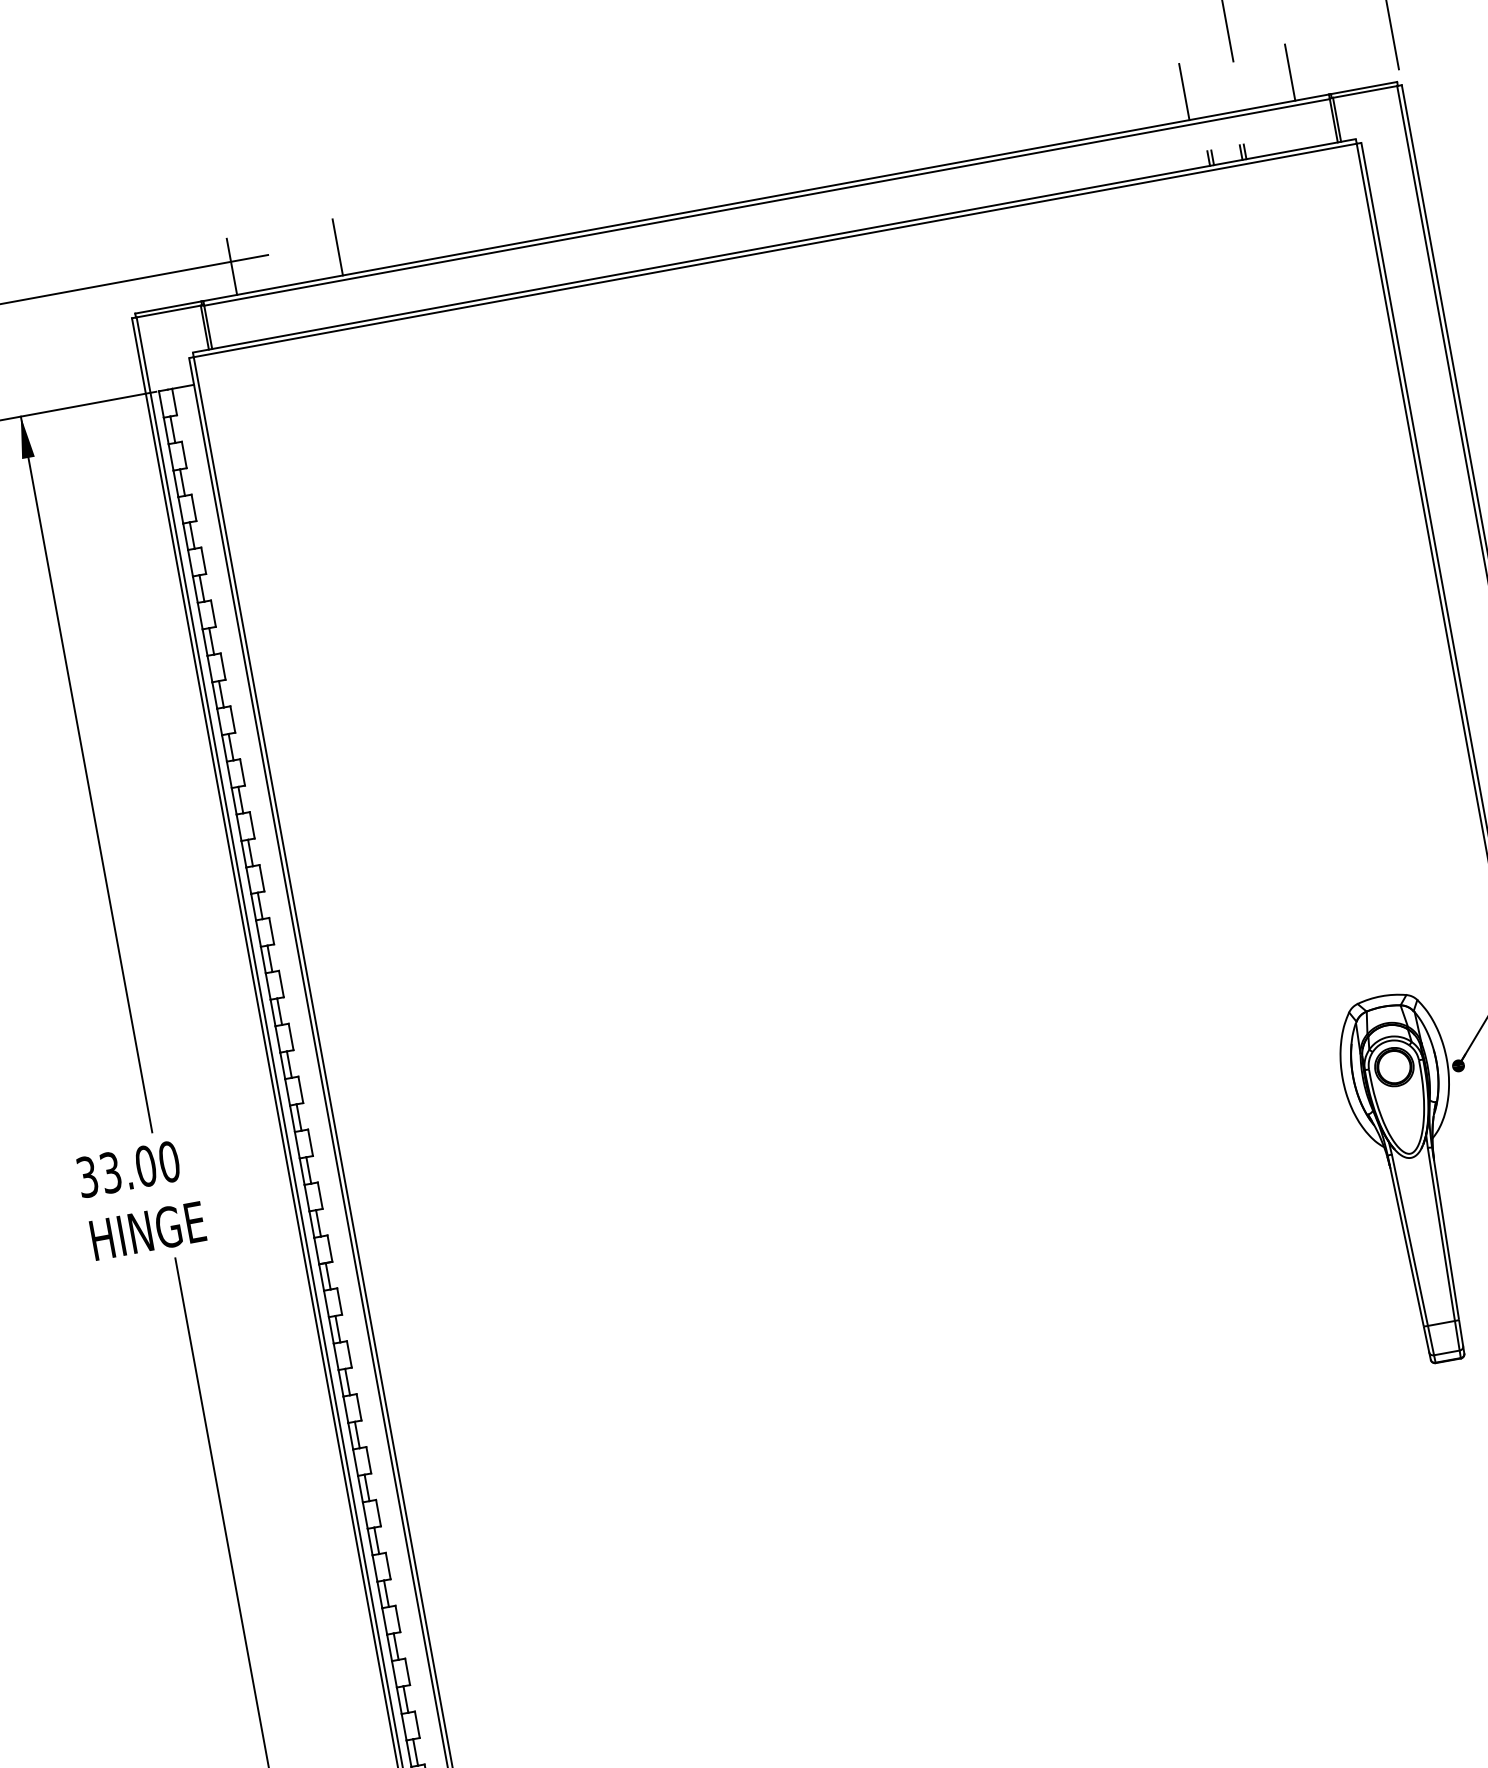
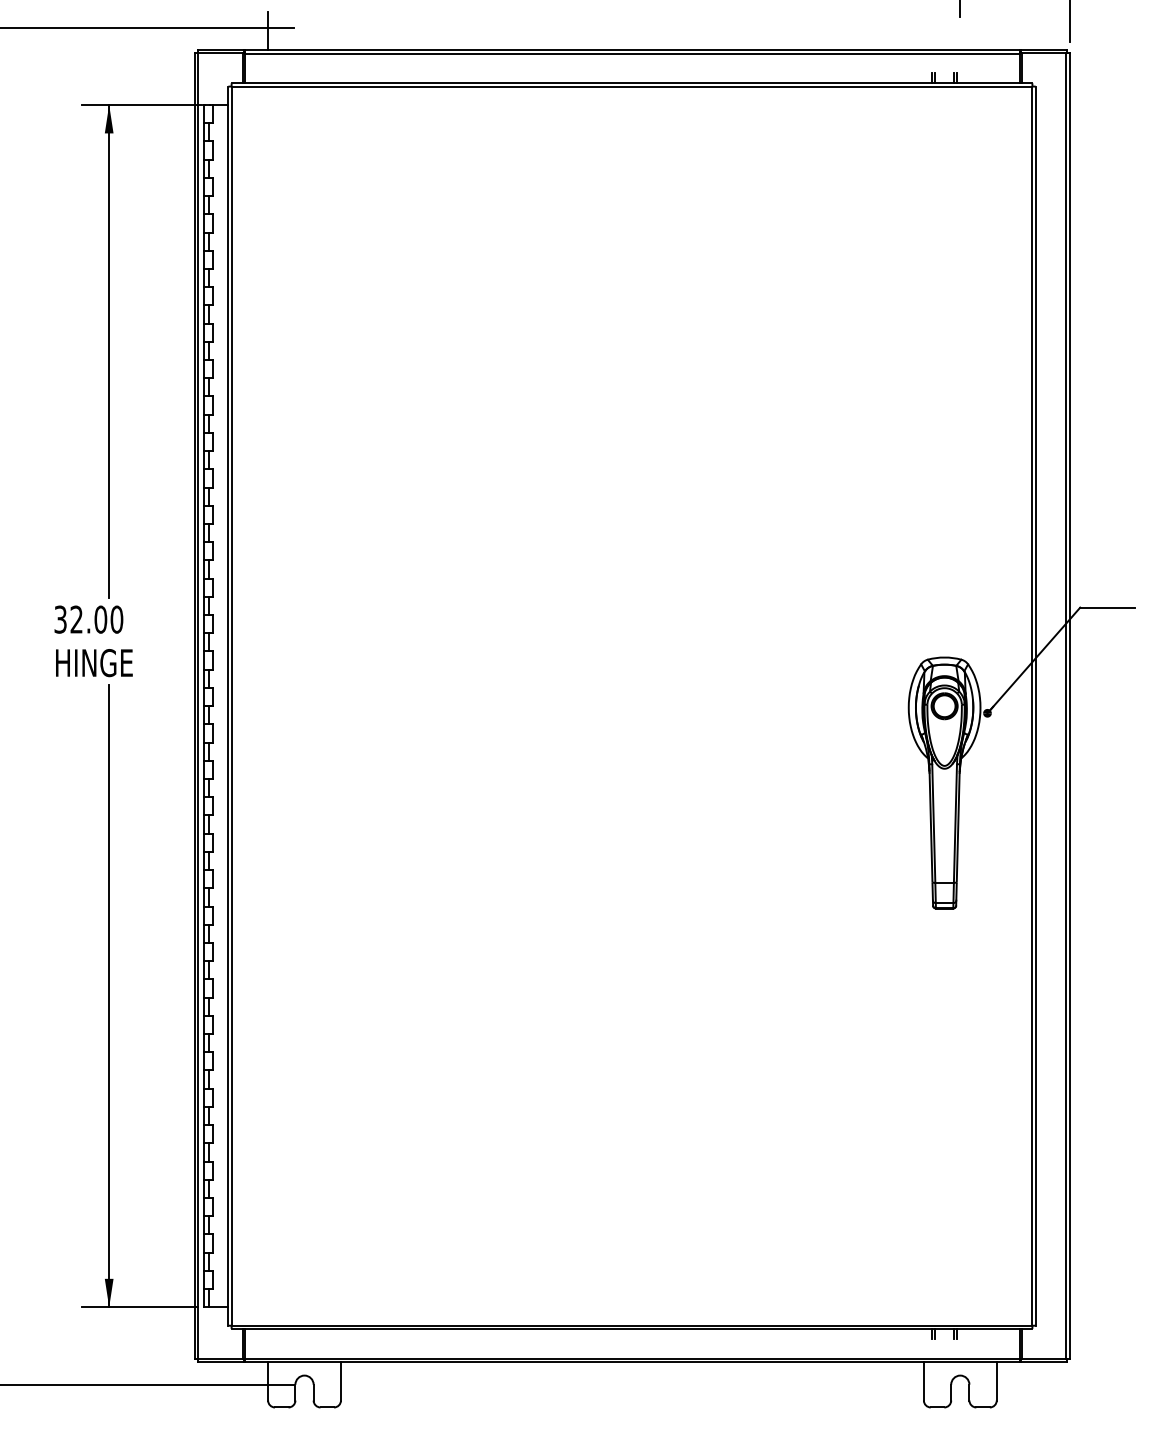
line: (1289, 71) -> (996, 30), removed
line: (1183, 91) -> (923, 30), removed
line: (336, 246) -> (340, 30), removed
text: (110, 1172) -> (76, 619), 33.00 -> 32.00

